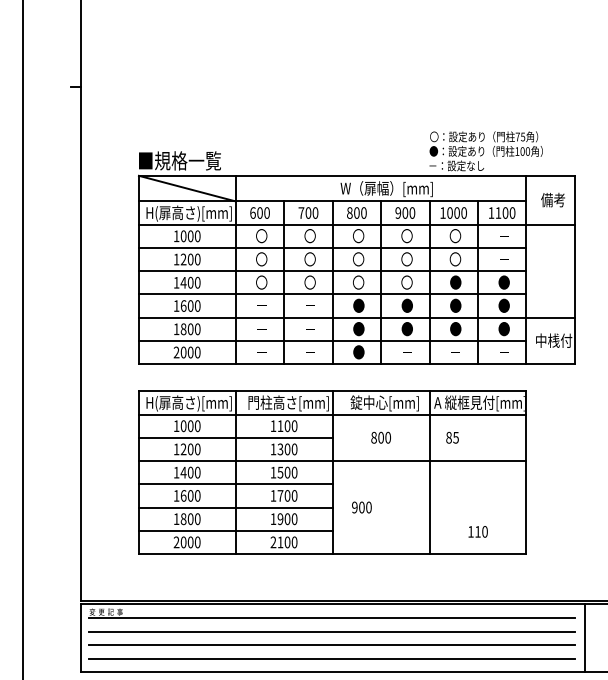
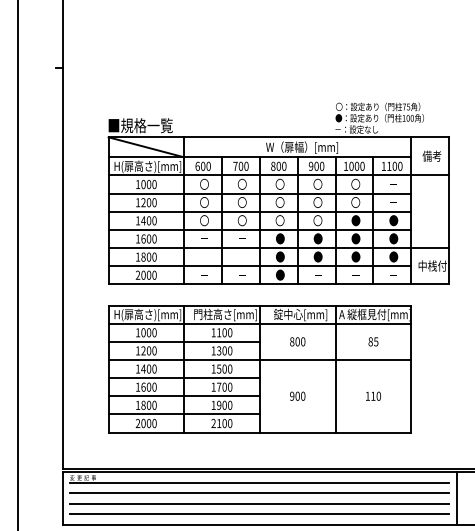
text: (452, 437) -> (373, 341), moved
text: (361, 506) -> (297, 395), moved
text: (478, 530) -> (373, 395), moved

